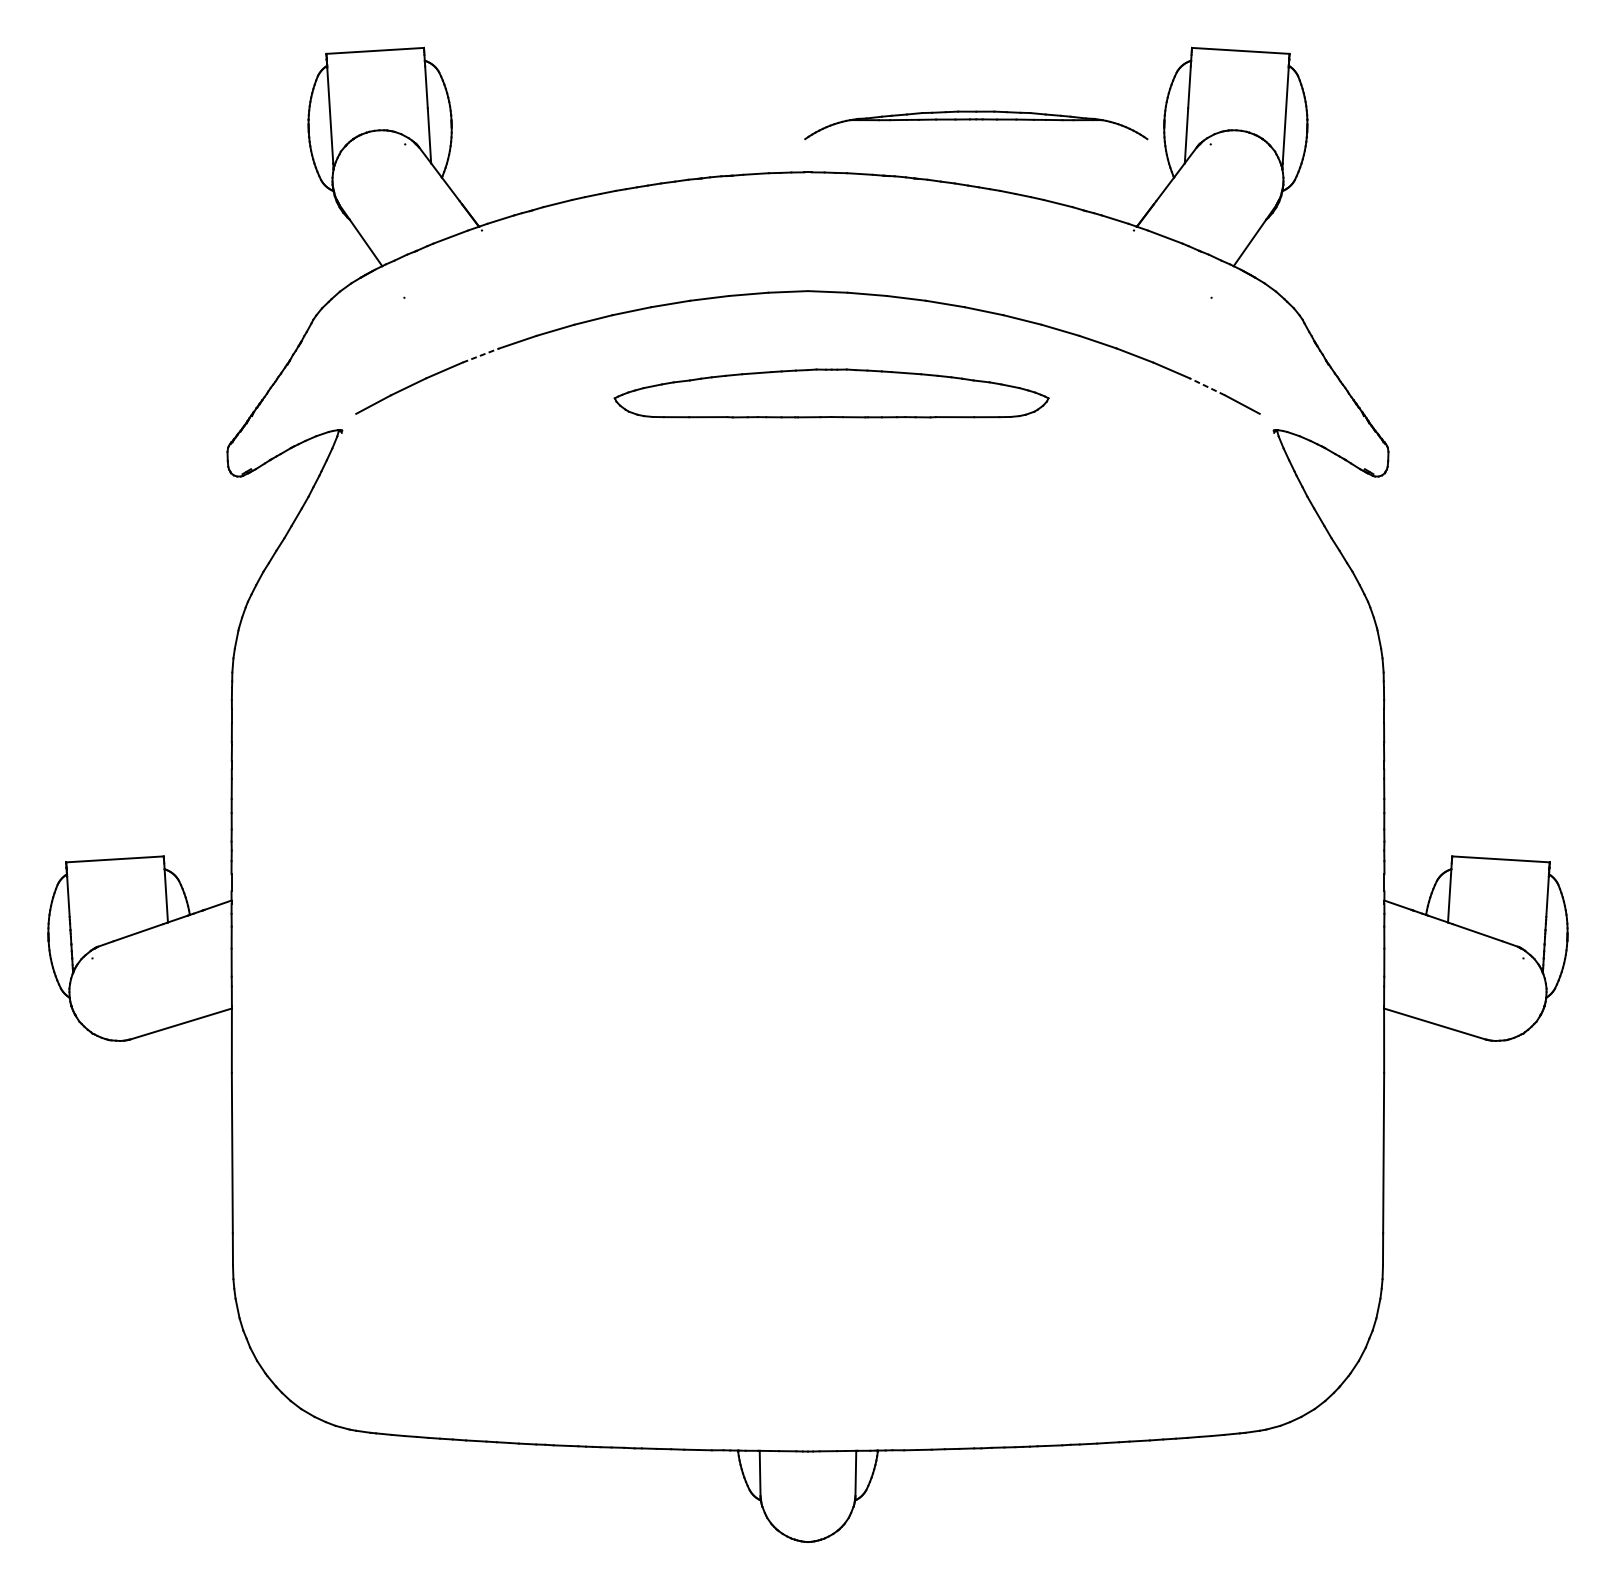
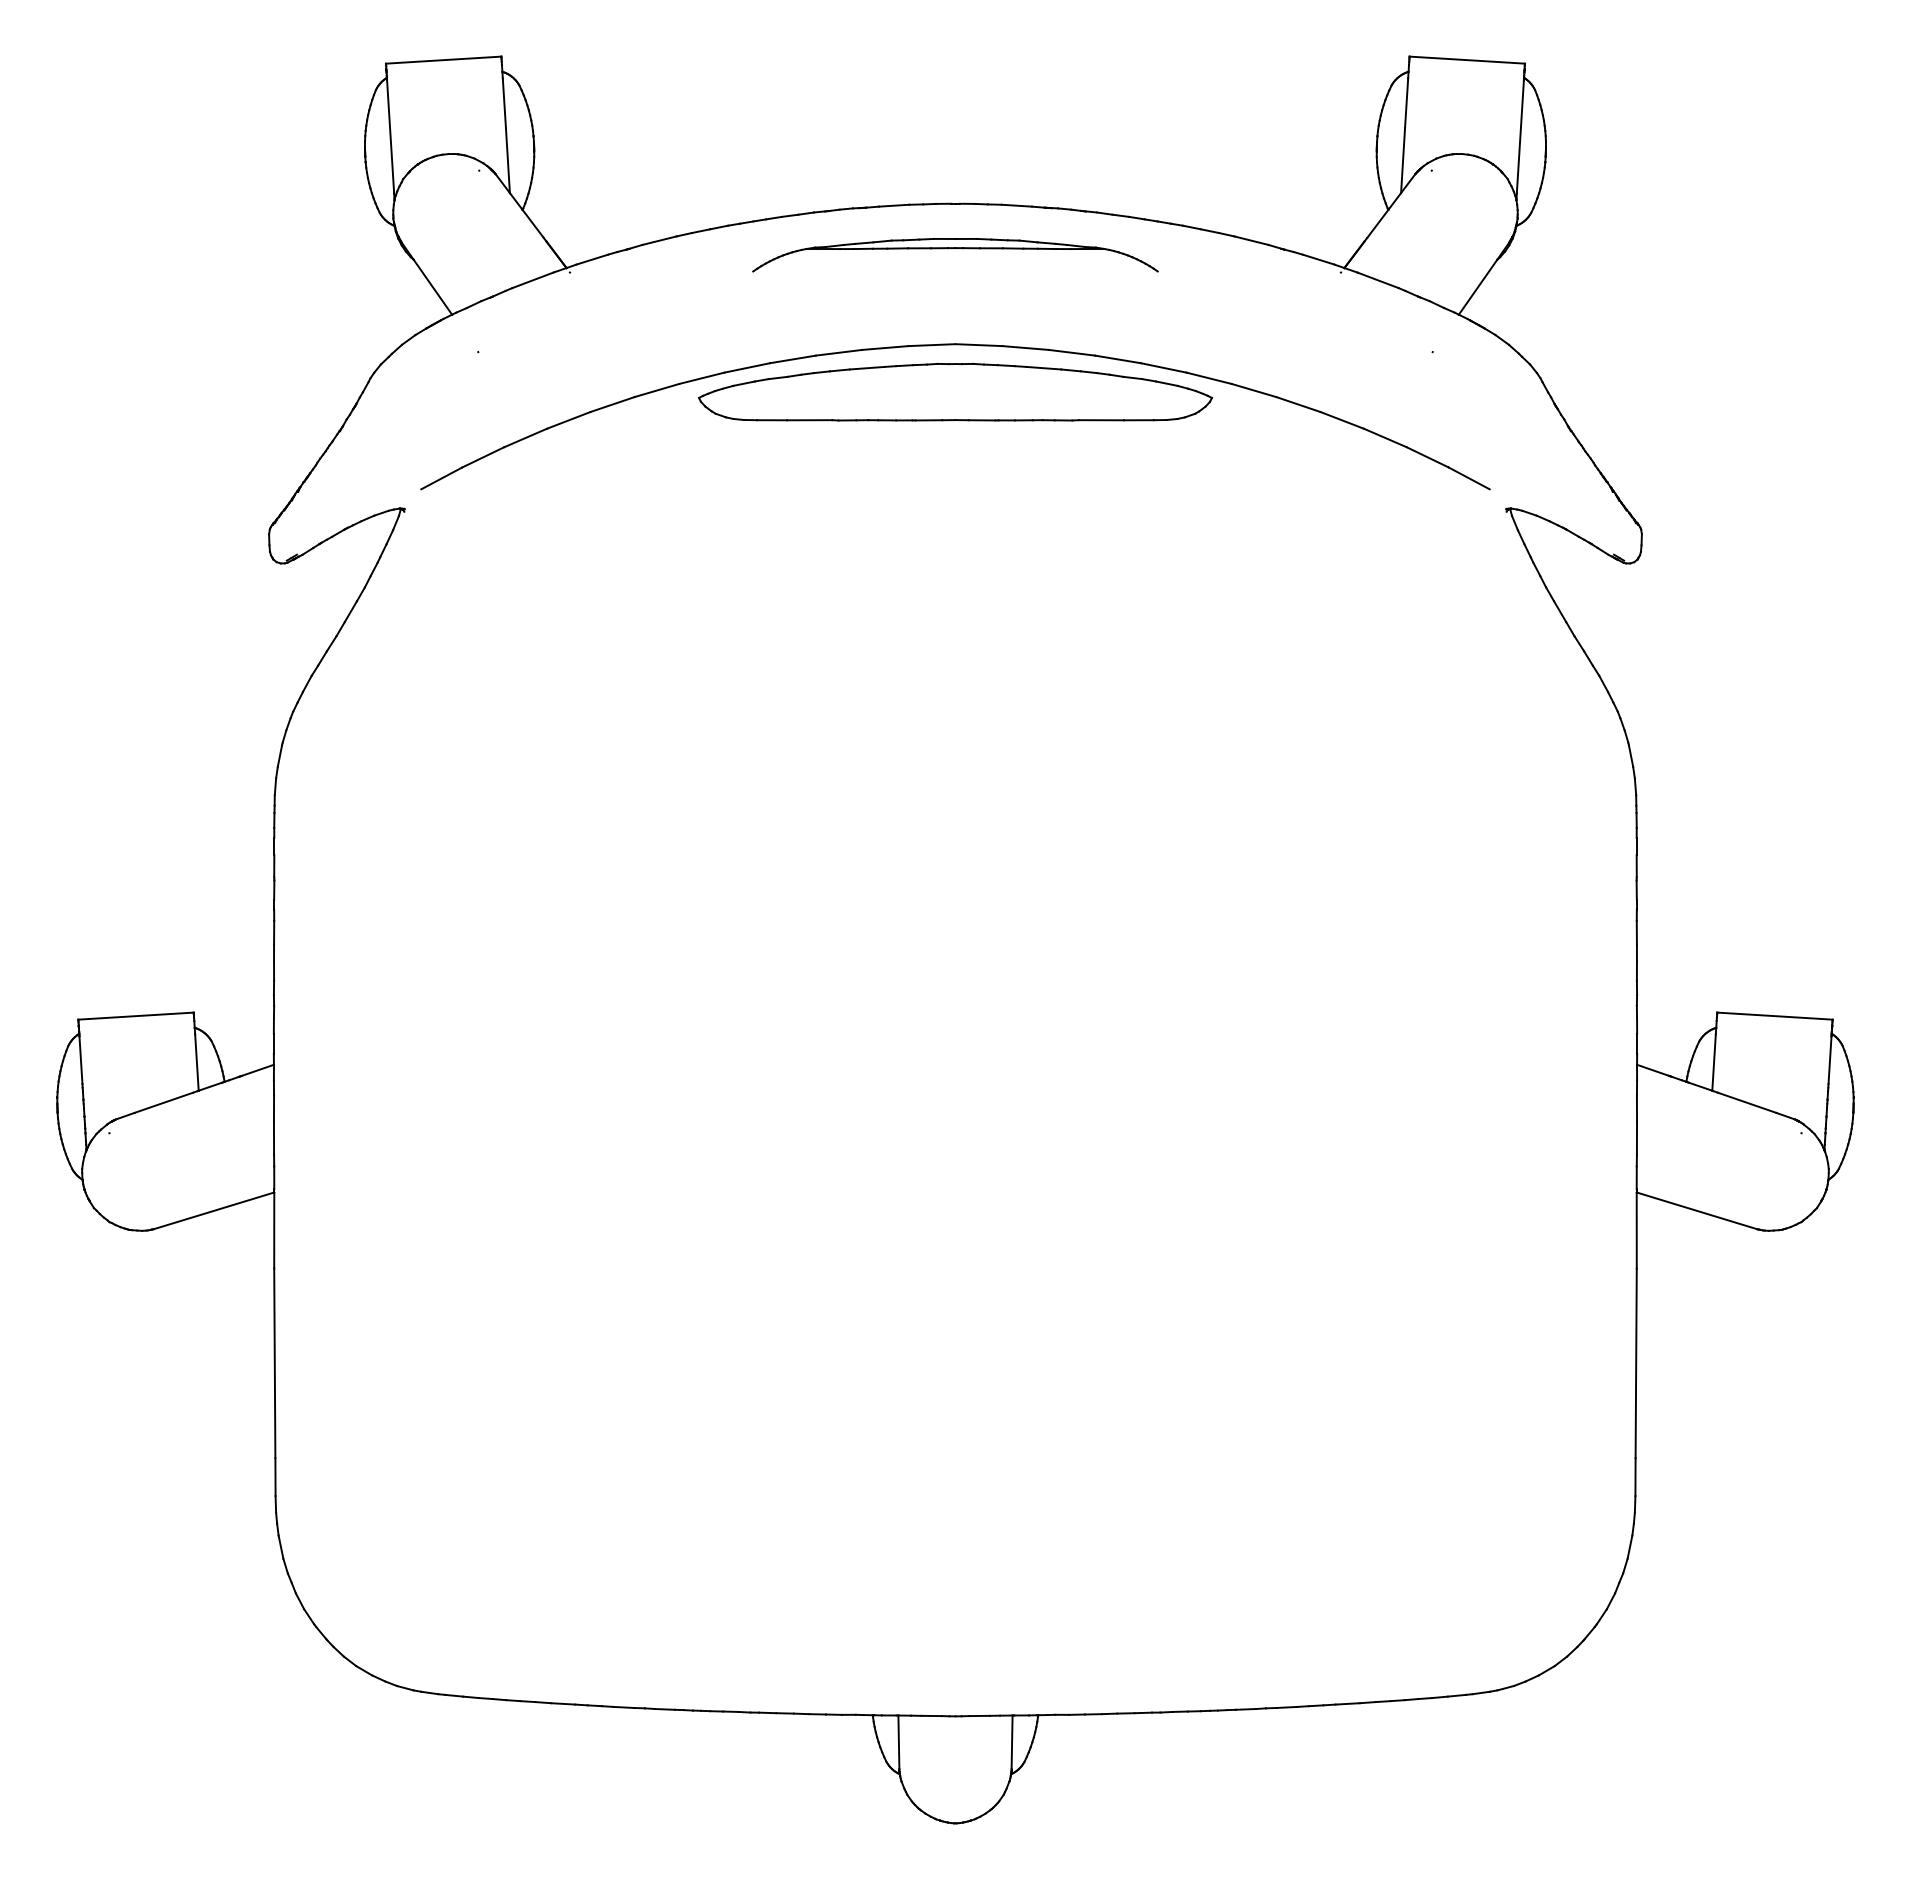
part: (976, 125) -> (955, 255), moved
line: (481, 355) -> (569, 420), dashed -> solid
line: (1207, 386) -> (1427, 457), dashed -> solid
part: (831, 393) -> (955, 392), moved

